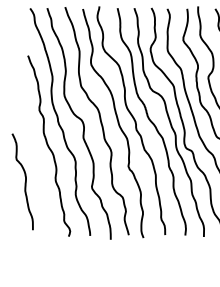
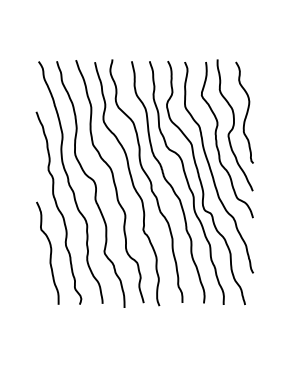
curve: (25, 181) -> (50, 252), moved

